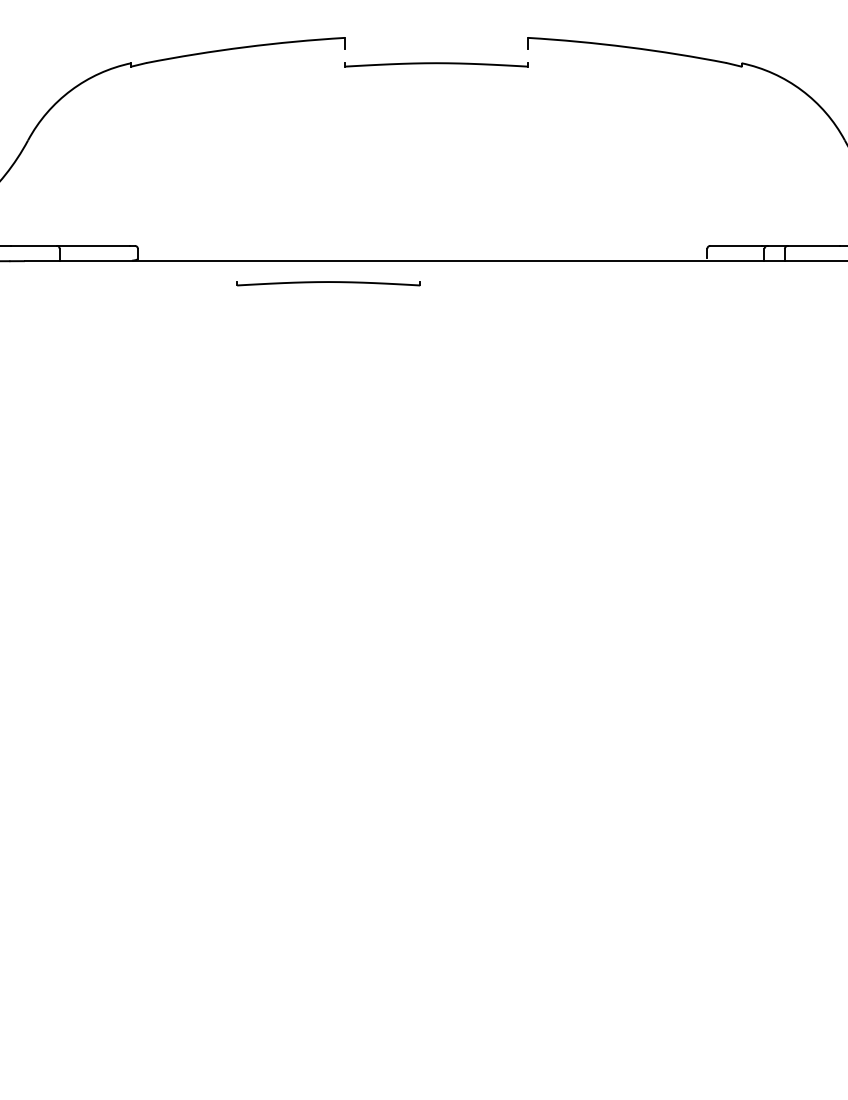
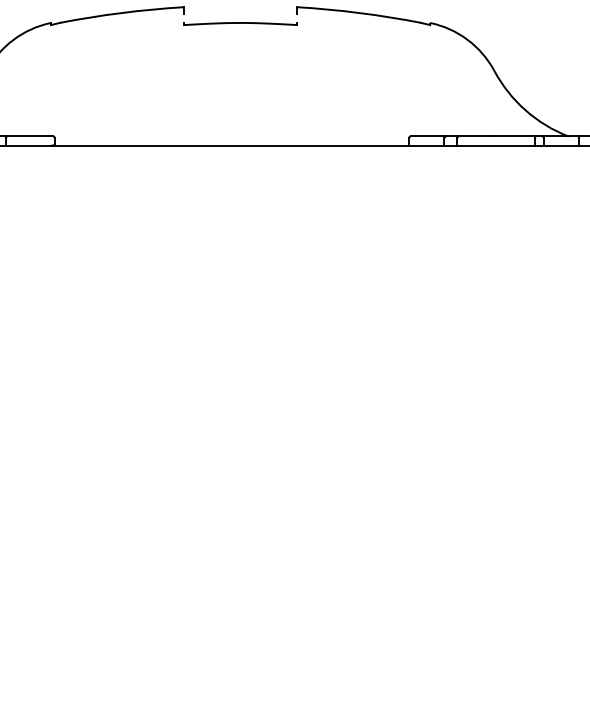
line: (328, 282) -> (173, 159), removed

